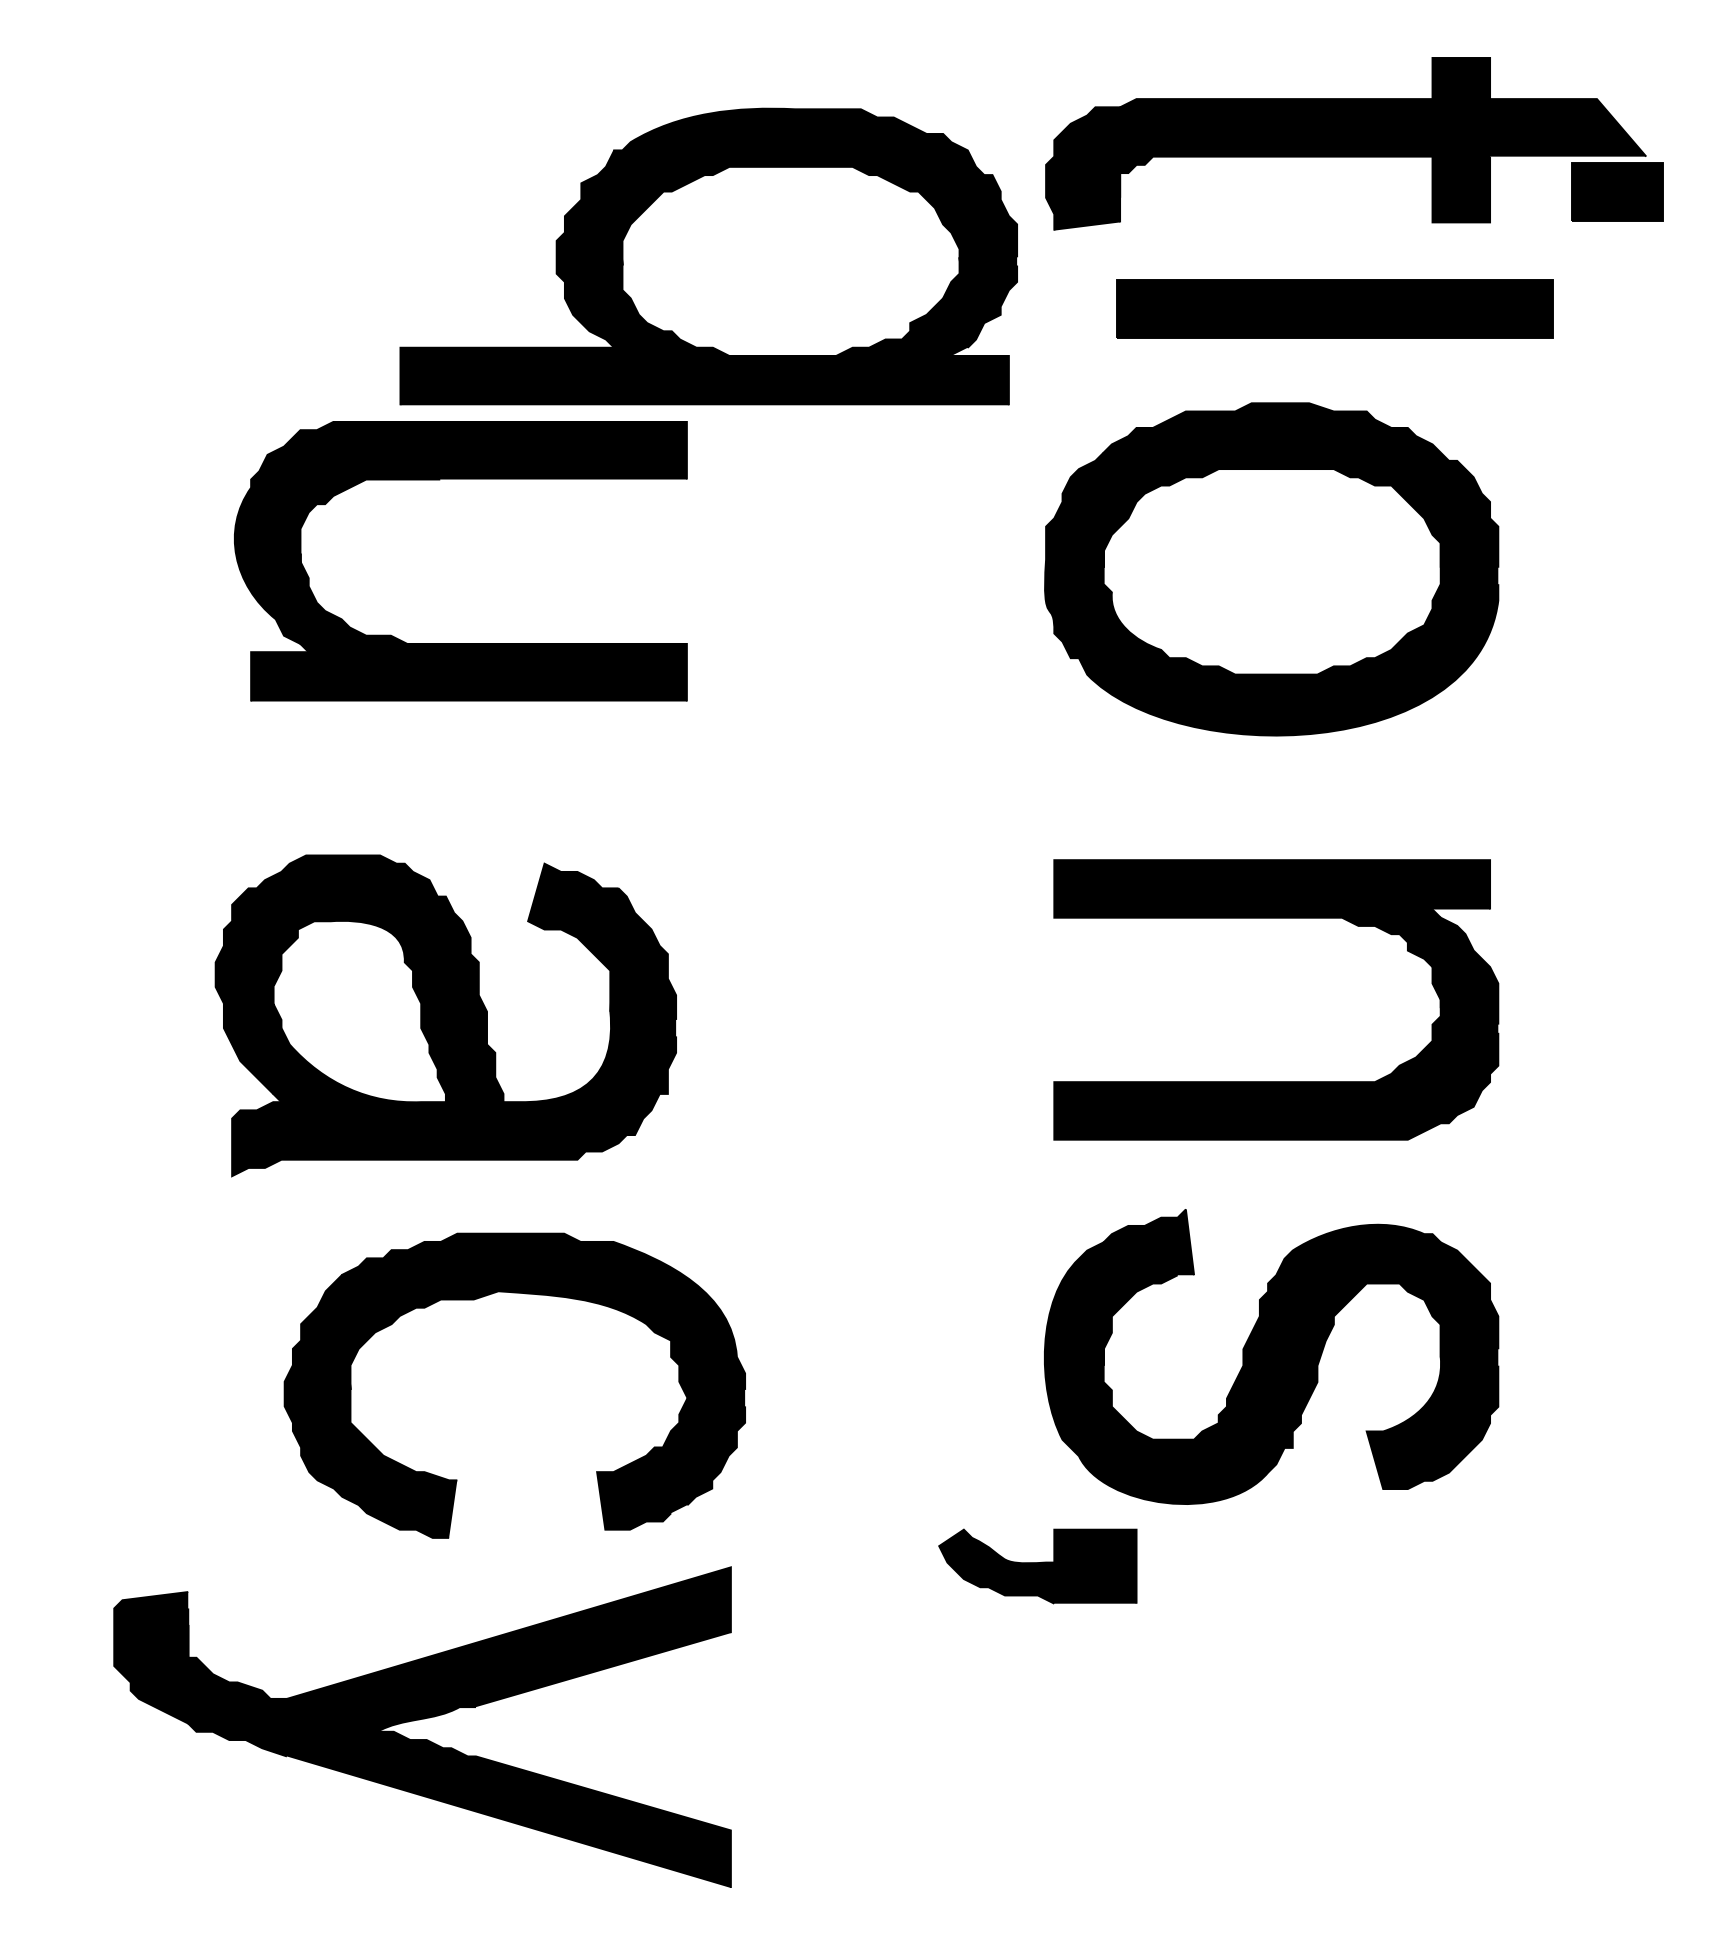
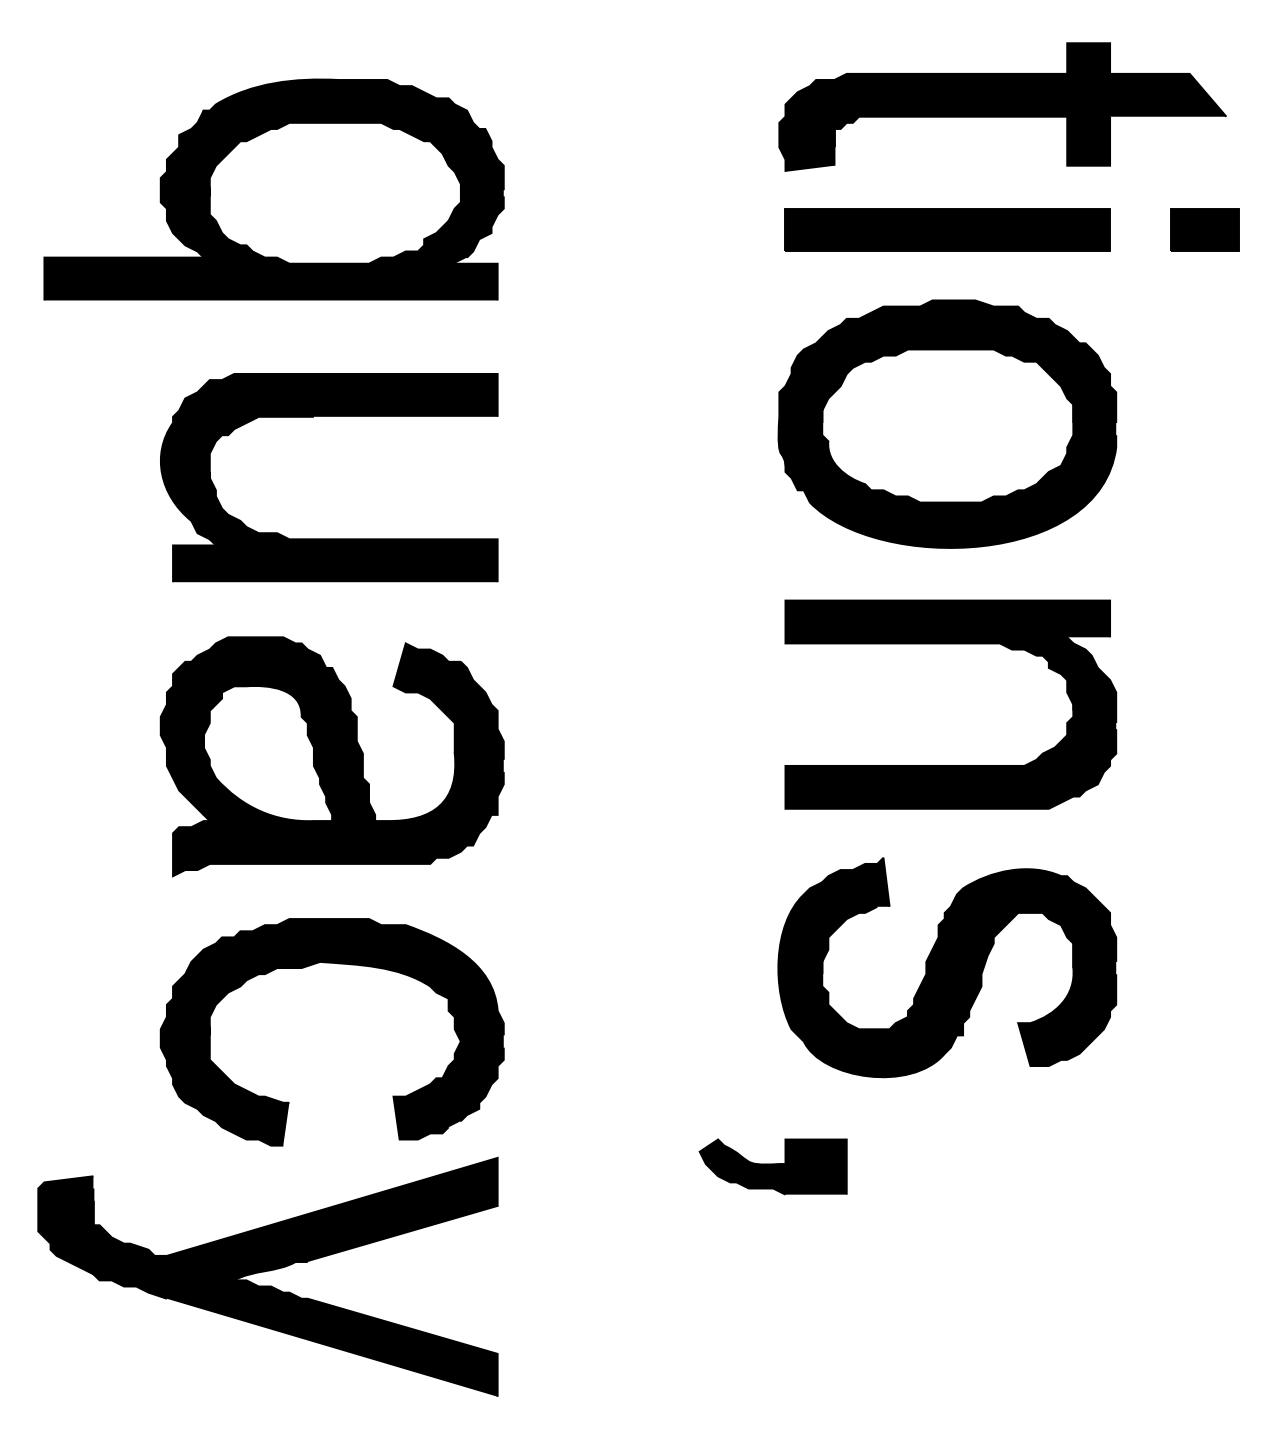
part: (1617, 191) -> (1204, 229), moved
part: (708, 256) -> (273, 189), moved
part: (1334, 308) -> (947, 229), moved
part: (460, 479) -> (328, 416), moved
part: (1276, 918) -> (950, 644), moved
part: (525, 1294) -> (340, 964), moved
part: (1271, 1356) -> (947, 967), moved
part: (419, 1720) -> (265, 1271), moved

